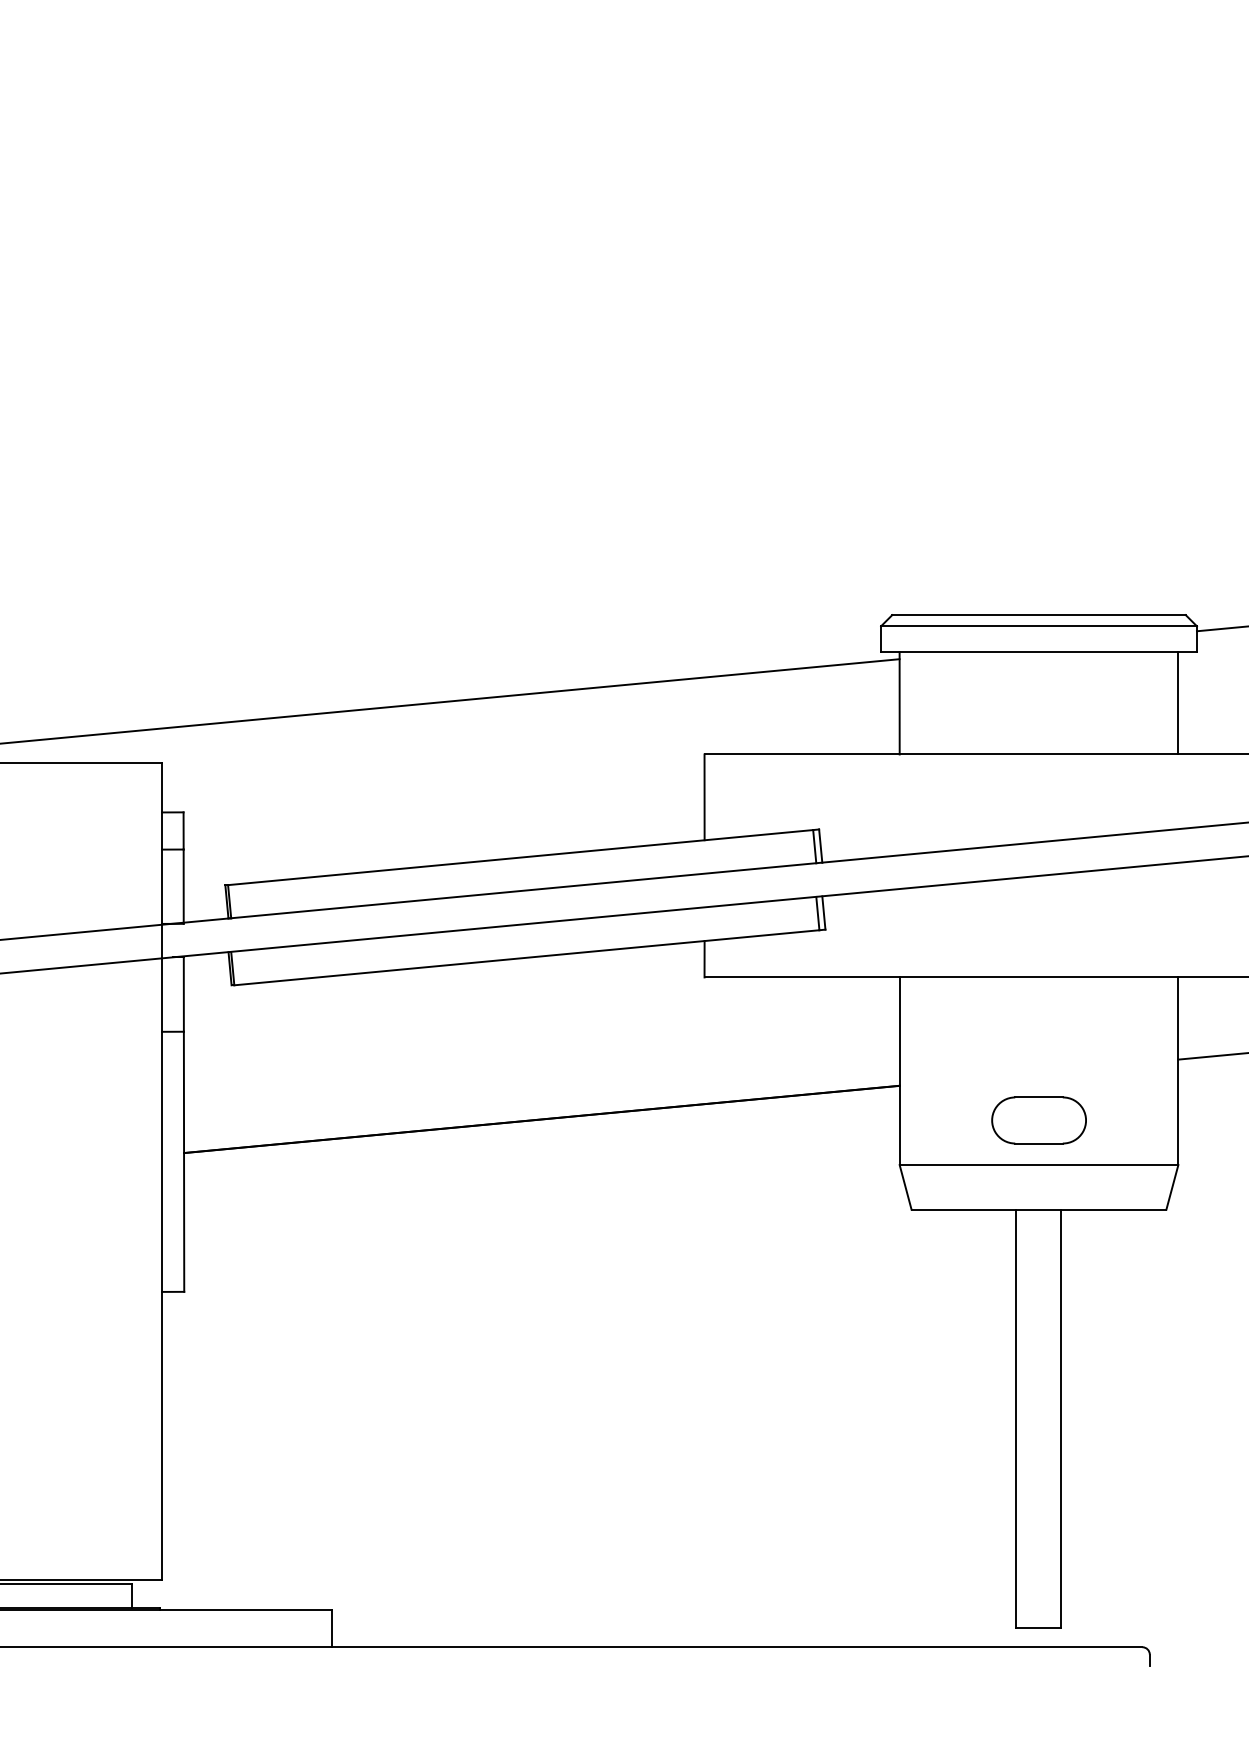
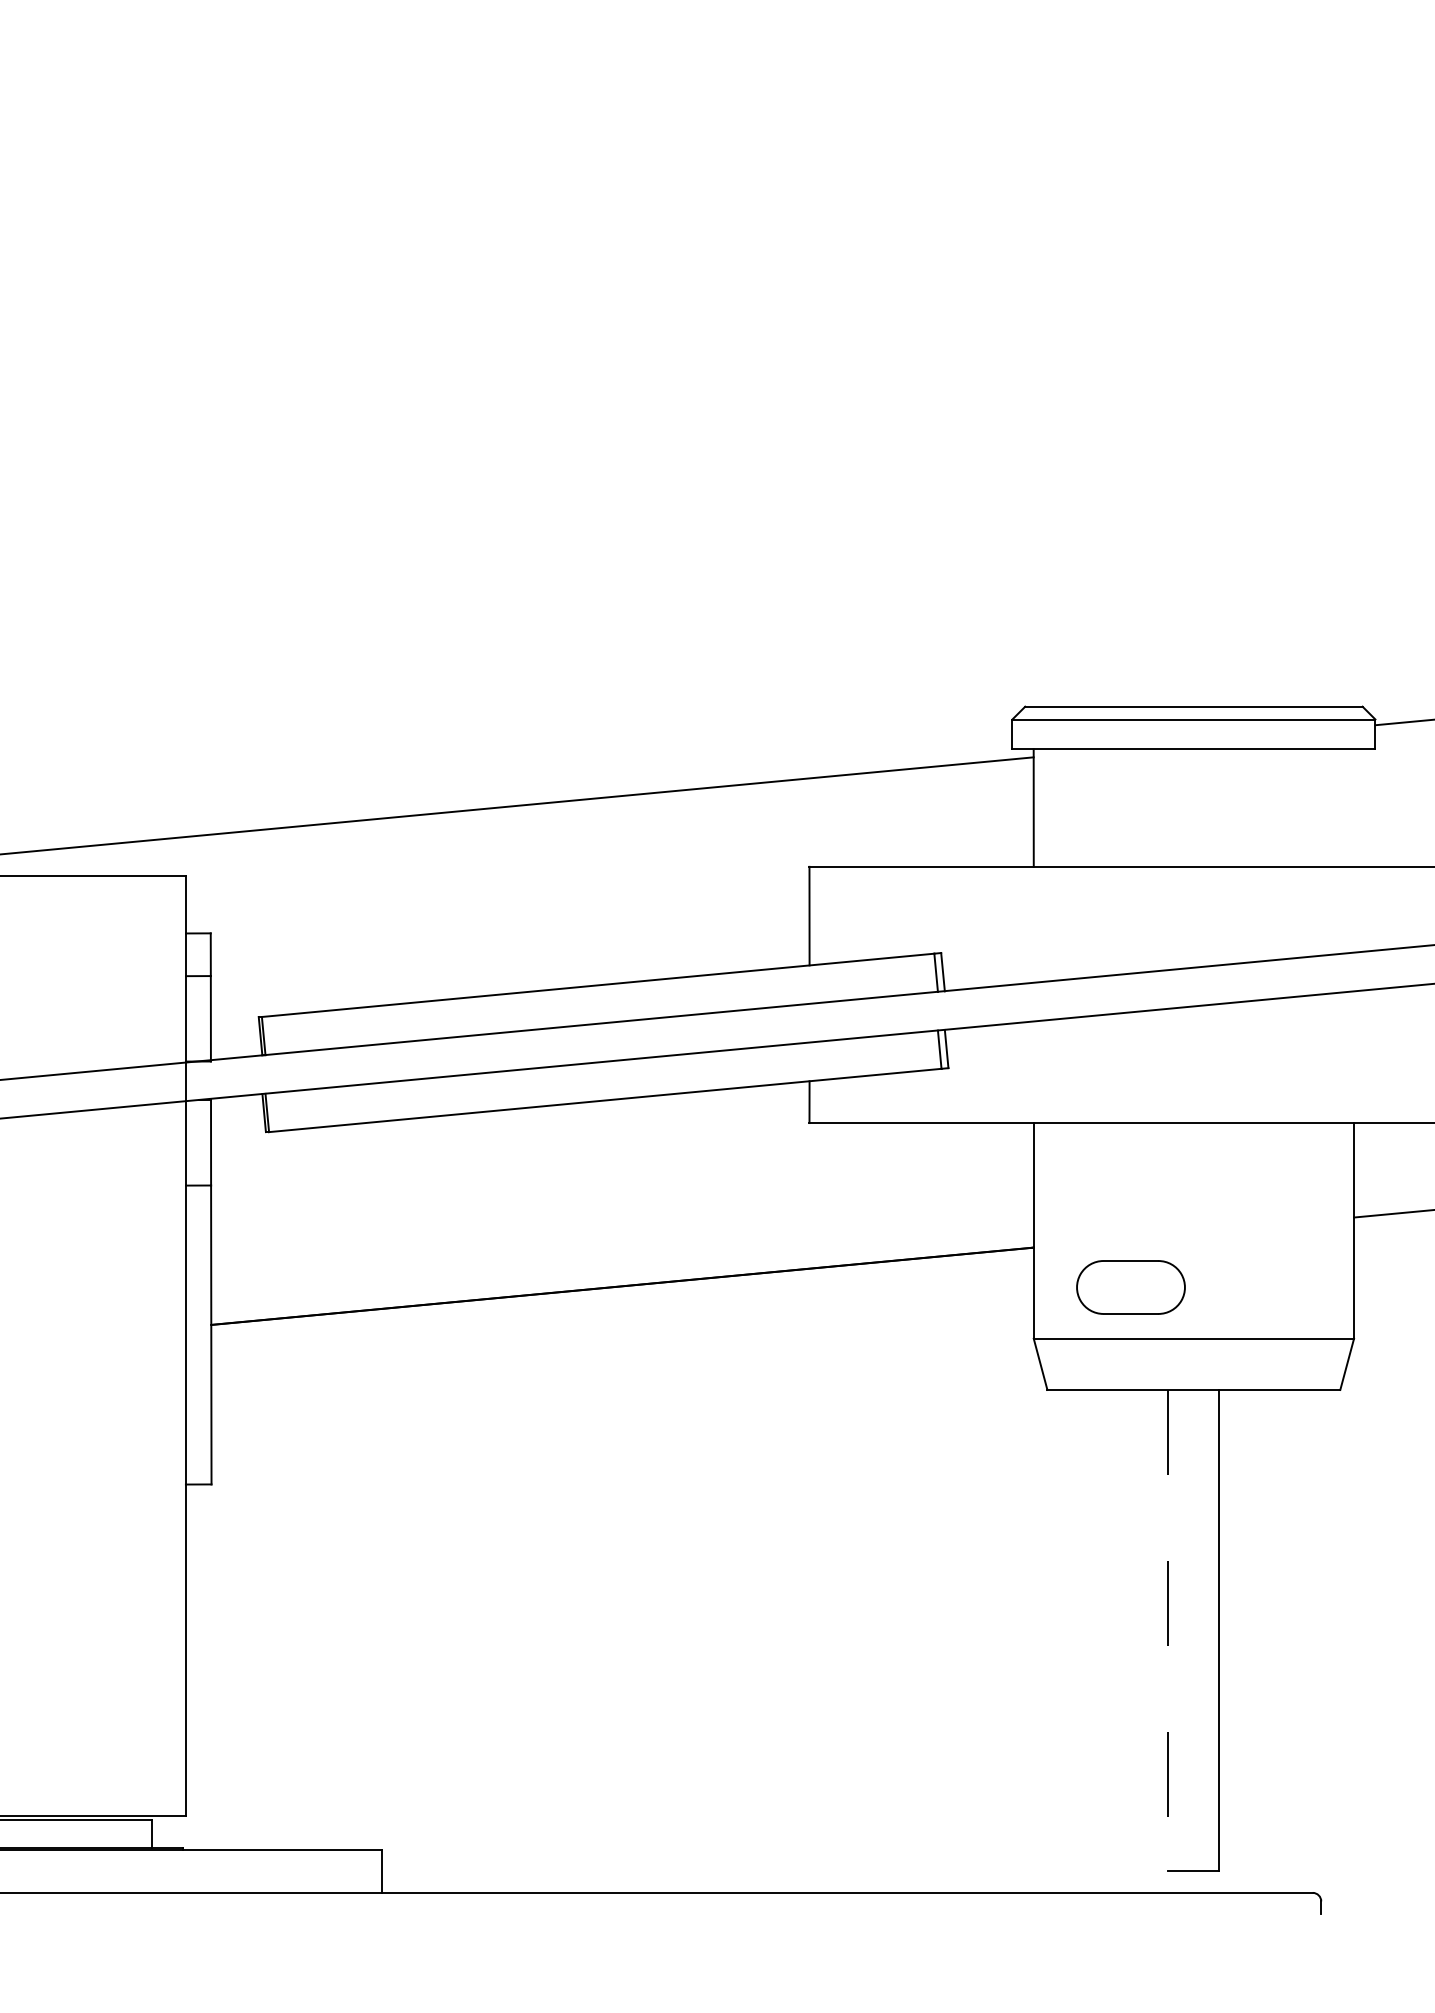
line: (1177, 702) -> (1353, 807), removed
part: (1038, 1120) -> (1130, 1287), moved
line: (1016, 1418) -> (1167, 1630), solid -> dashed

